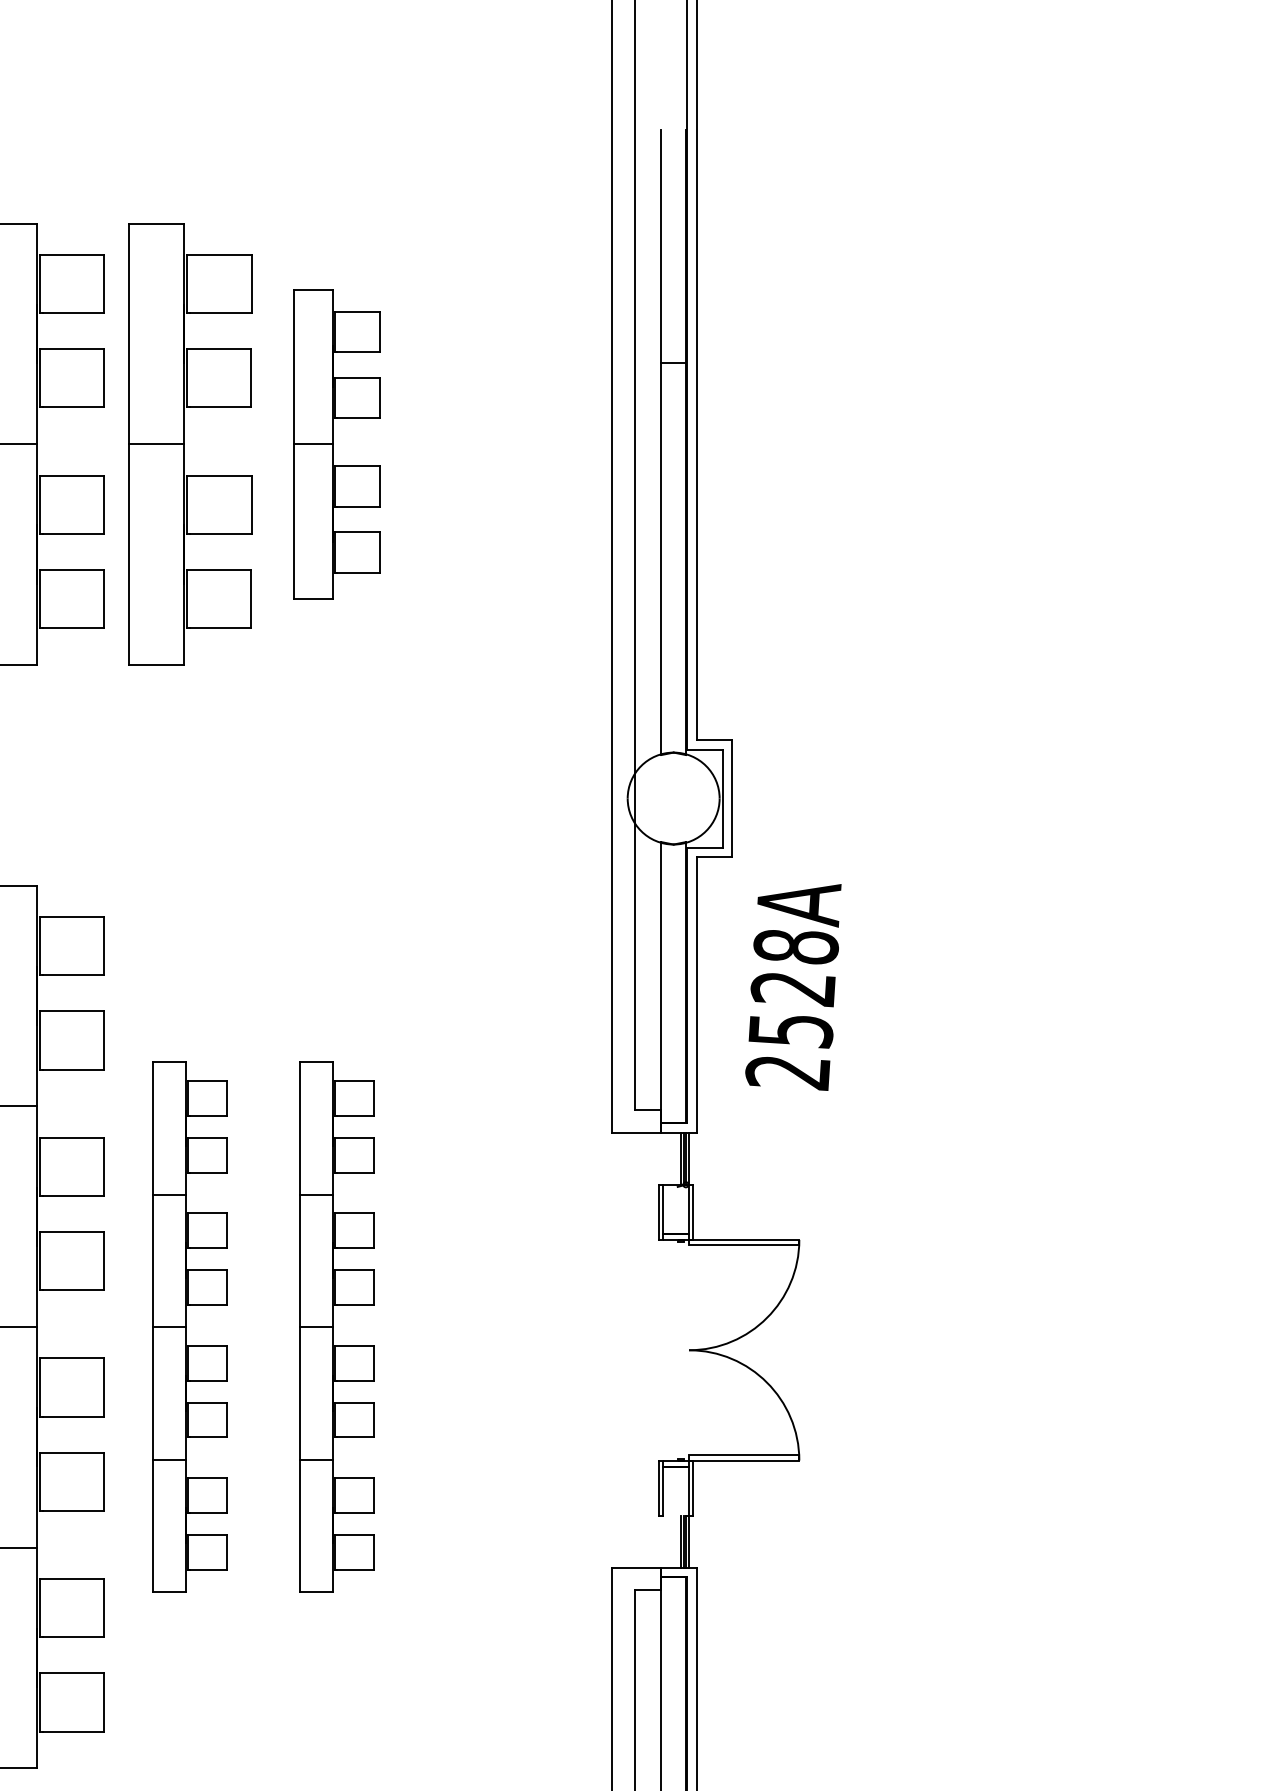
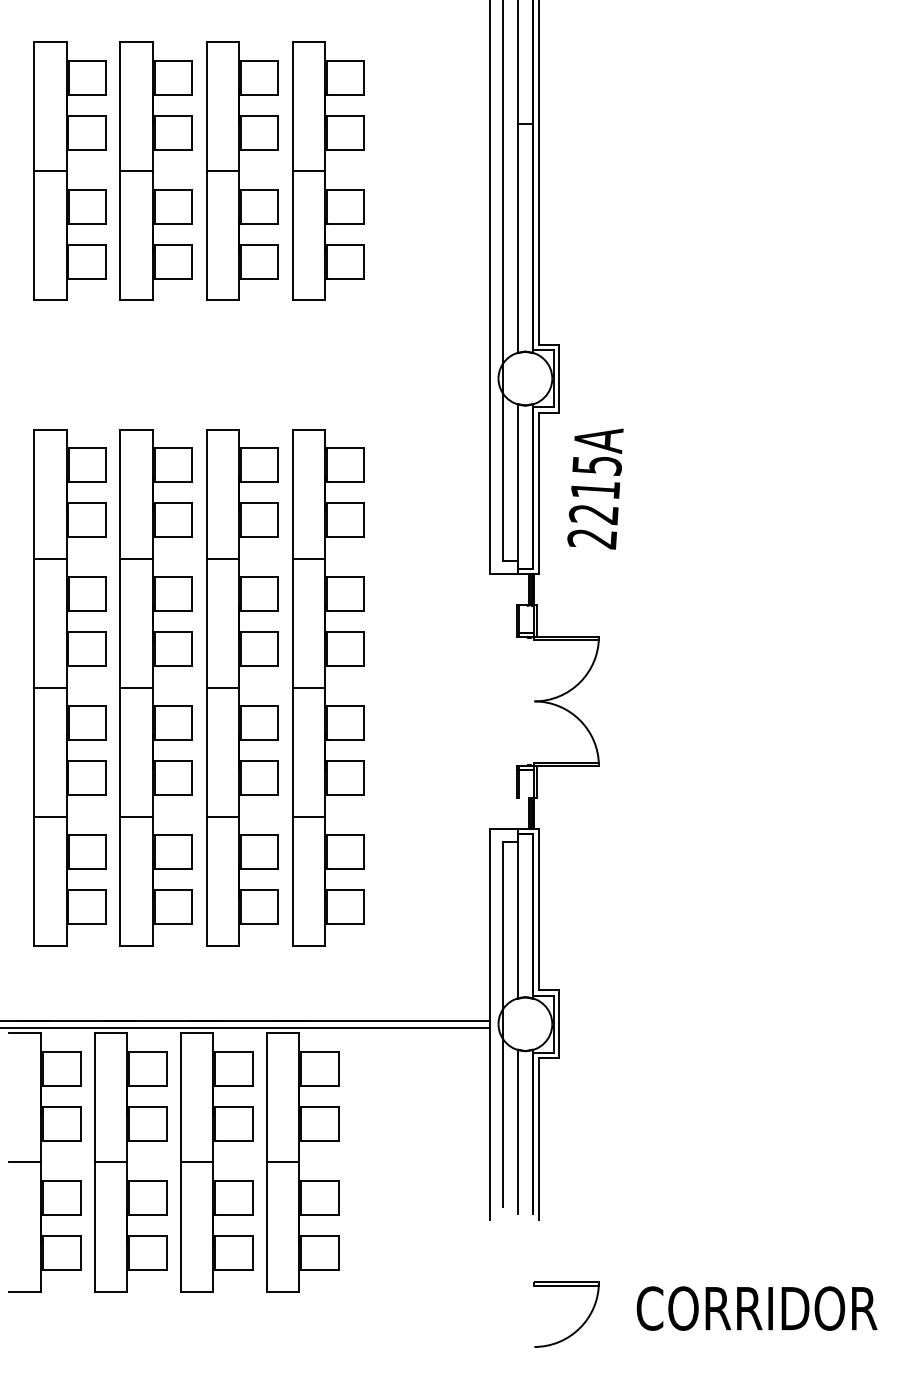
part: (337, 442) -> (328, 170), size x1.43
text: (793, 989) -> (595, 490), 2528A -> 2215A
part: (190, 1326) -> (242, 687), size x1.67
part: (337, 1326) -> (328, 687), size x1.67

